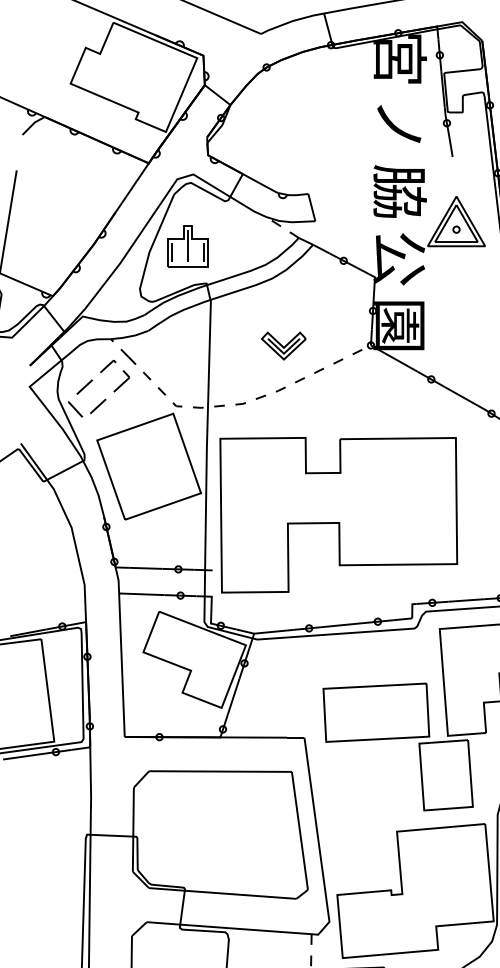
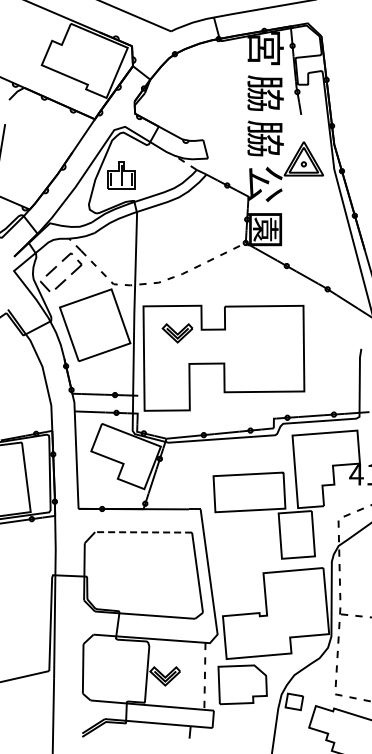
text: (399, 125) -> (265, 93), ノ -> 脇
part: (283, 346) -> (177, 333), moved
line: (220, 771) -> (143, 532), solid -> dashed

